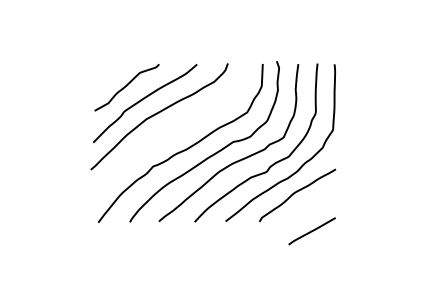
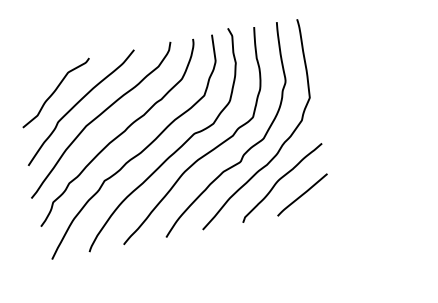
curve: (170, 131) -> (117, 135), added
line: (311, 231) -> (301, 195), moved

